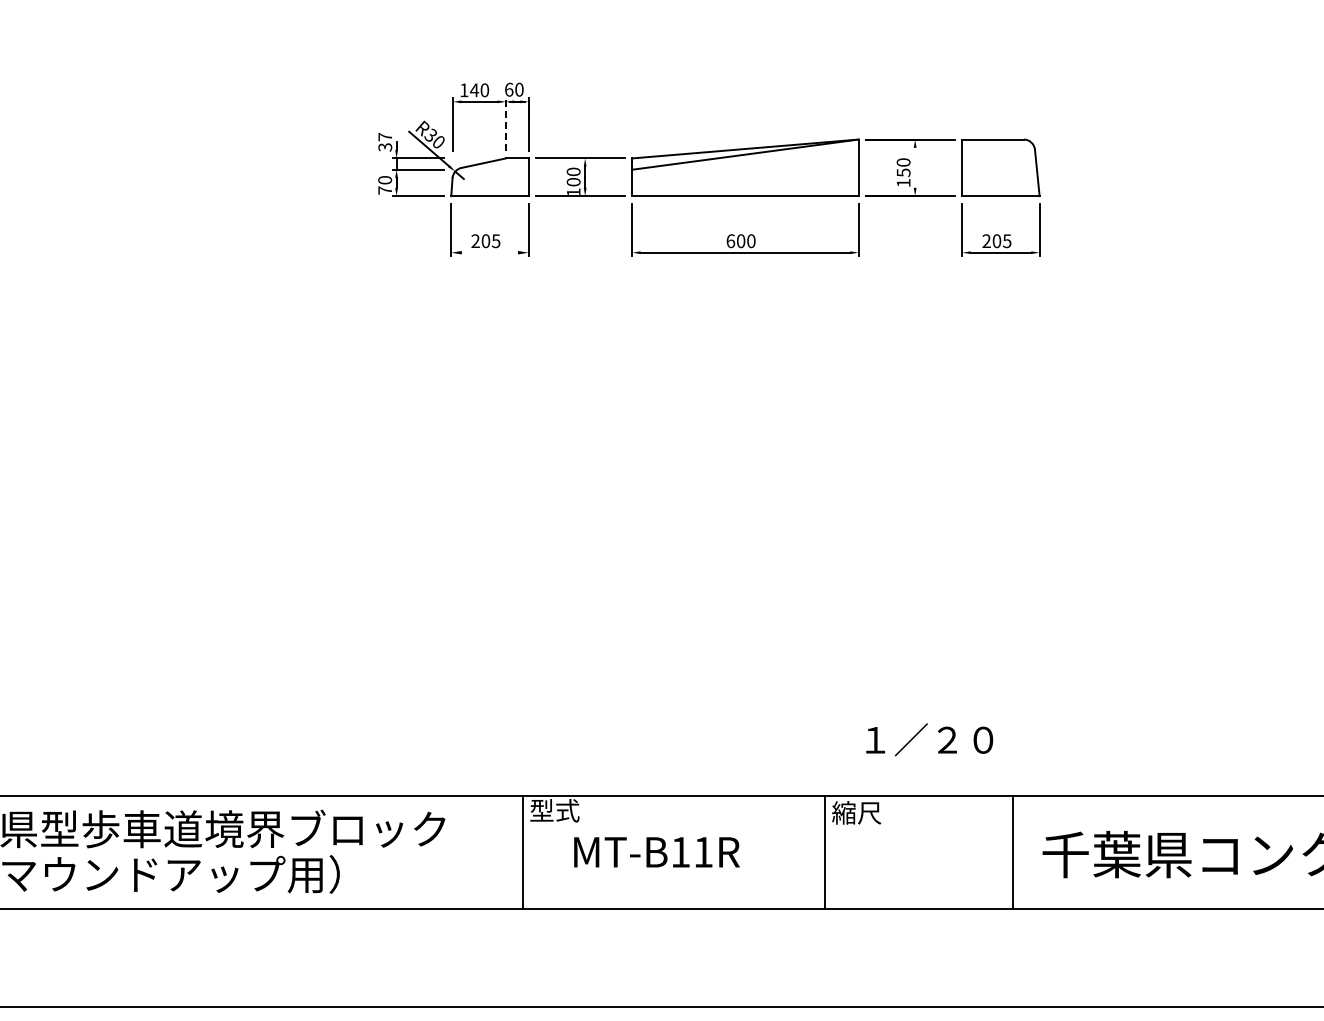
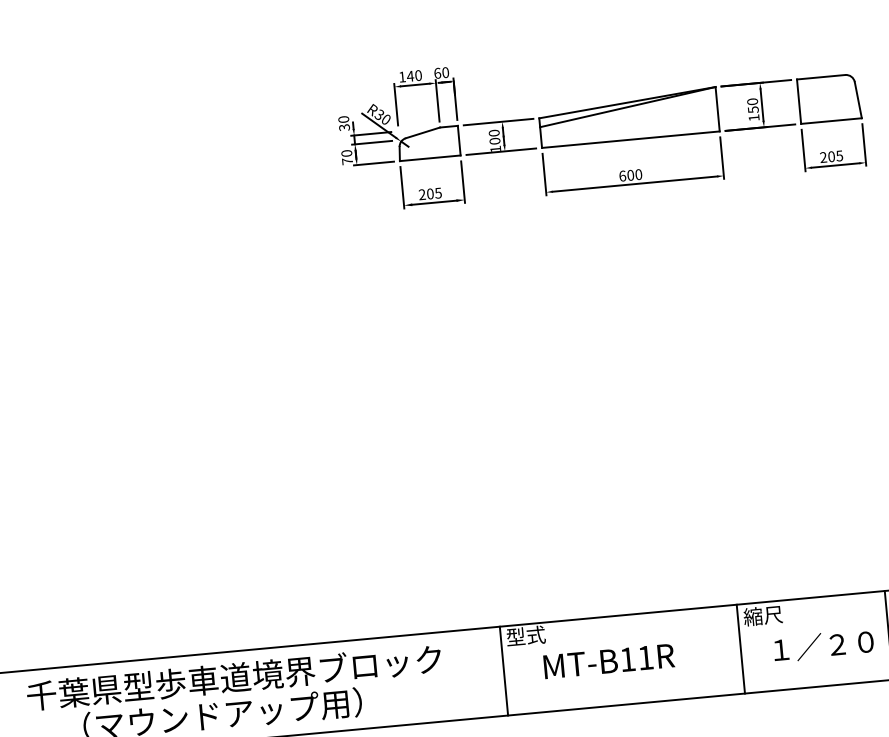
line: (505, 123) -> (437, 100), dashed -> solid
text: (385, 136) -> (343, 119), 37 -> 30
line: (915, 167) -> (762, 104), added
line: (489, 252) -> (434, 202), added
text: (929, 739) -> (823, 645), moved

